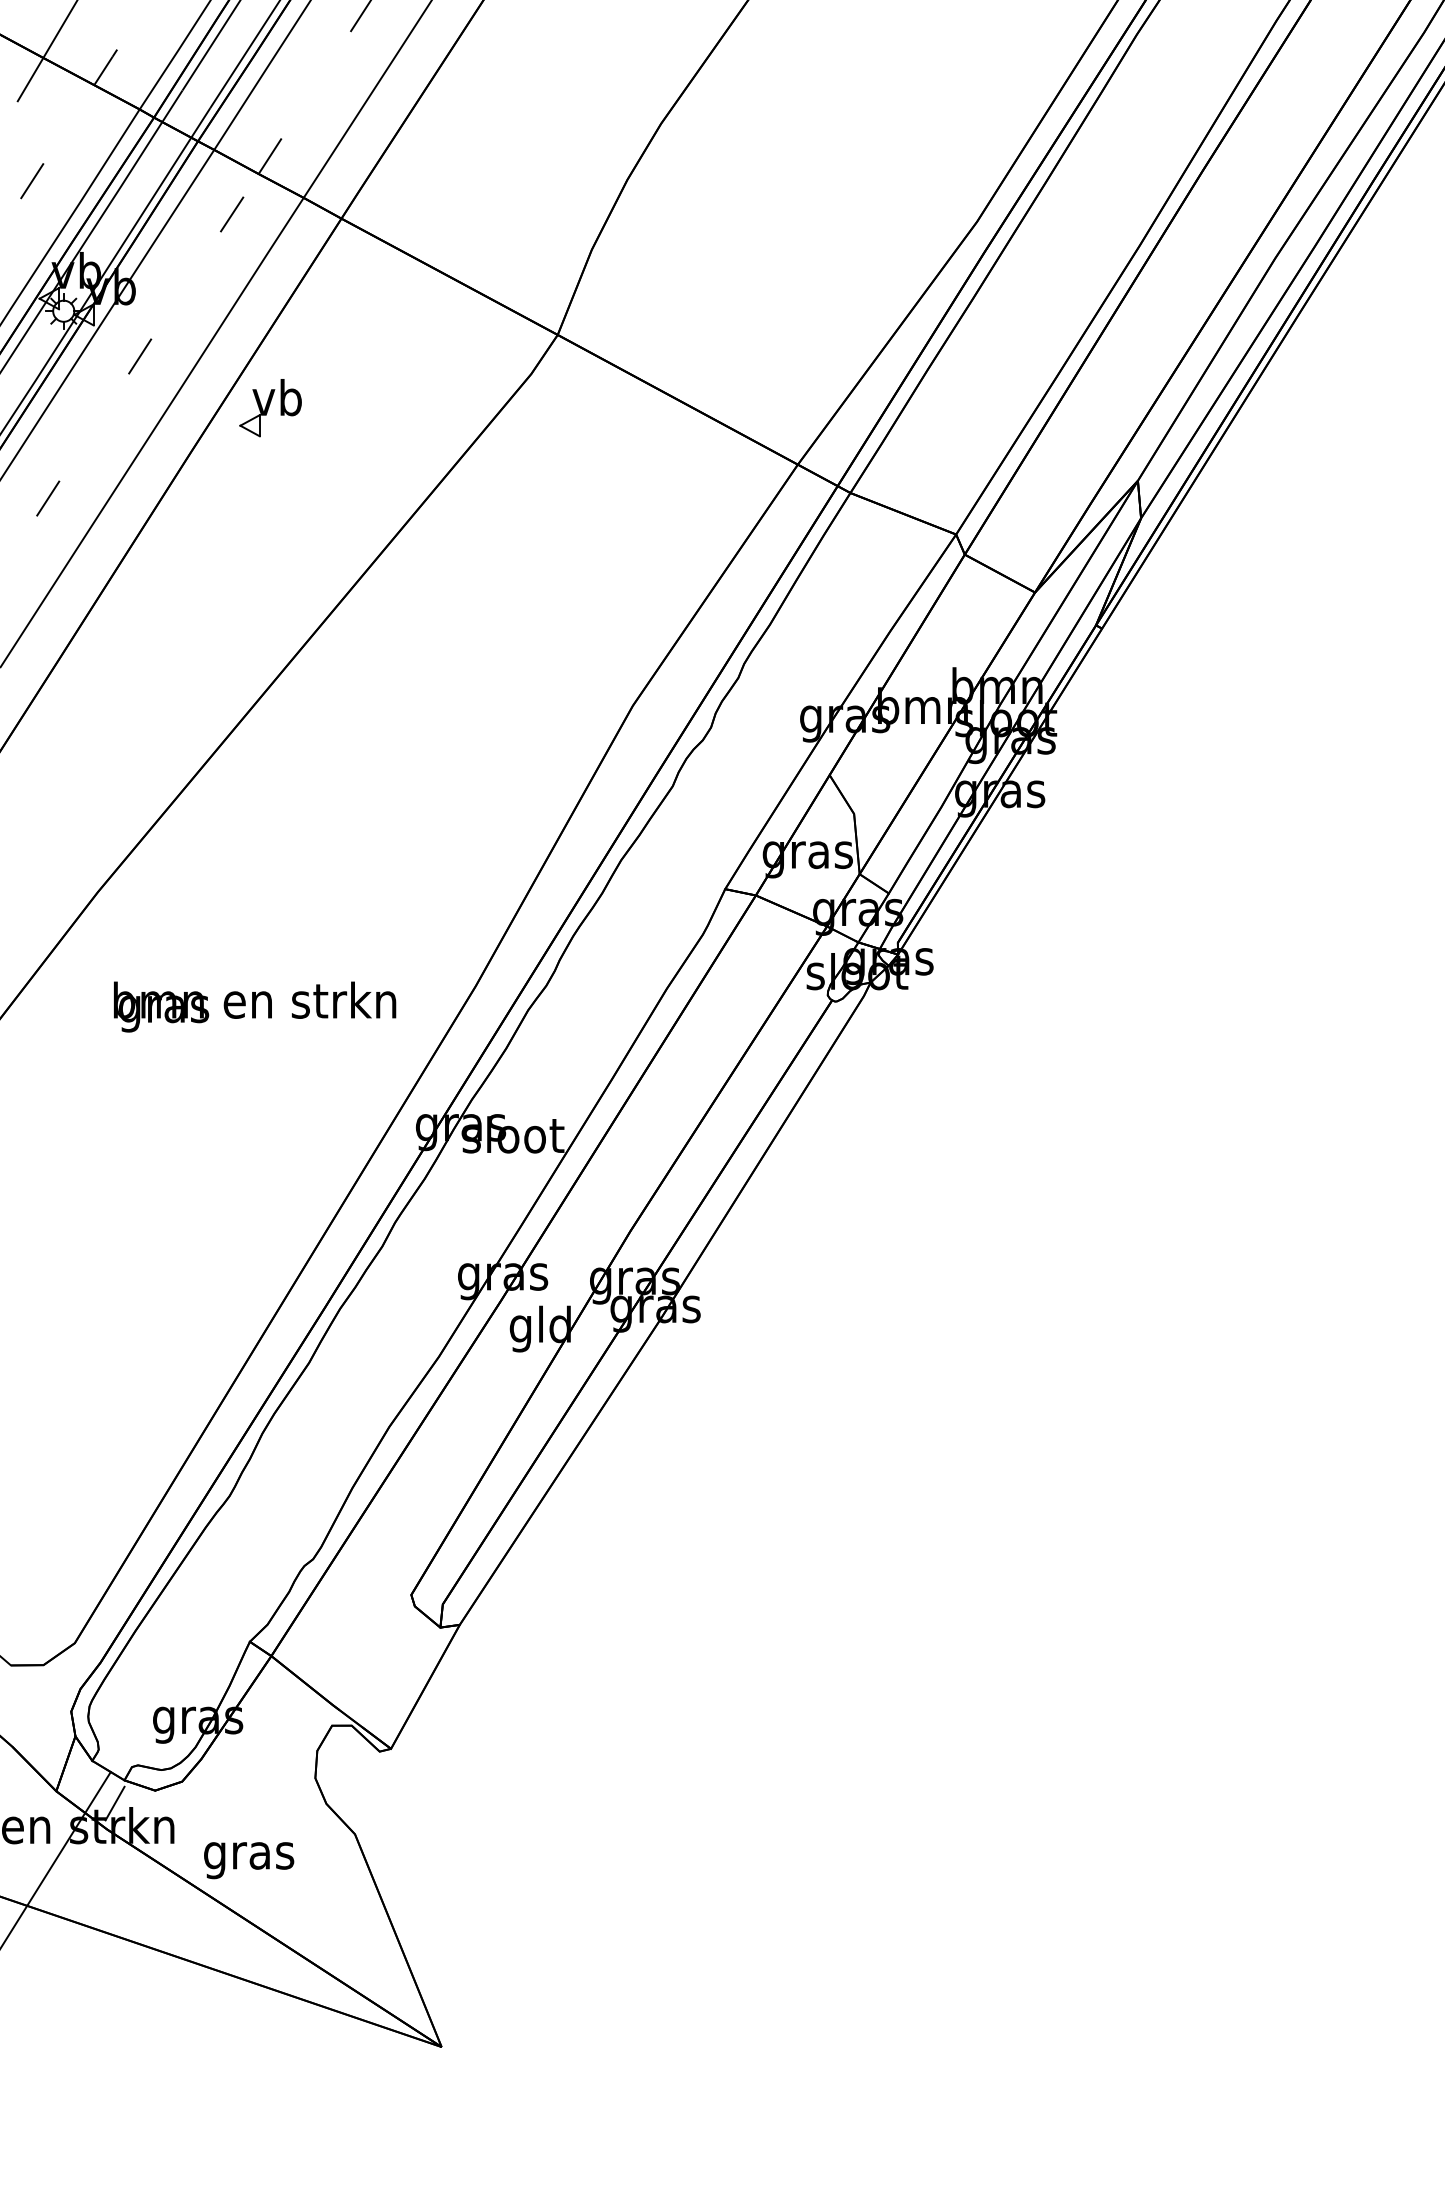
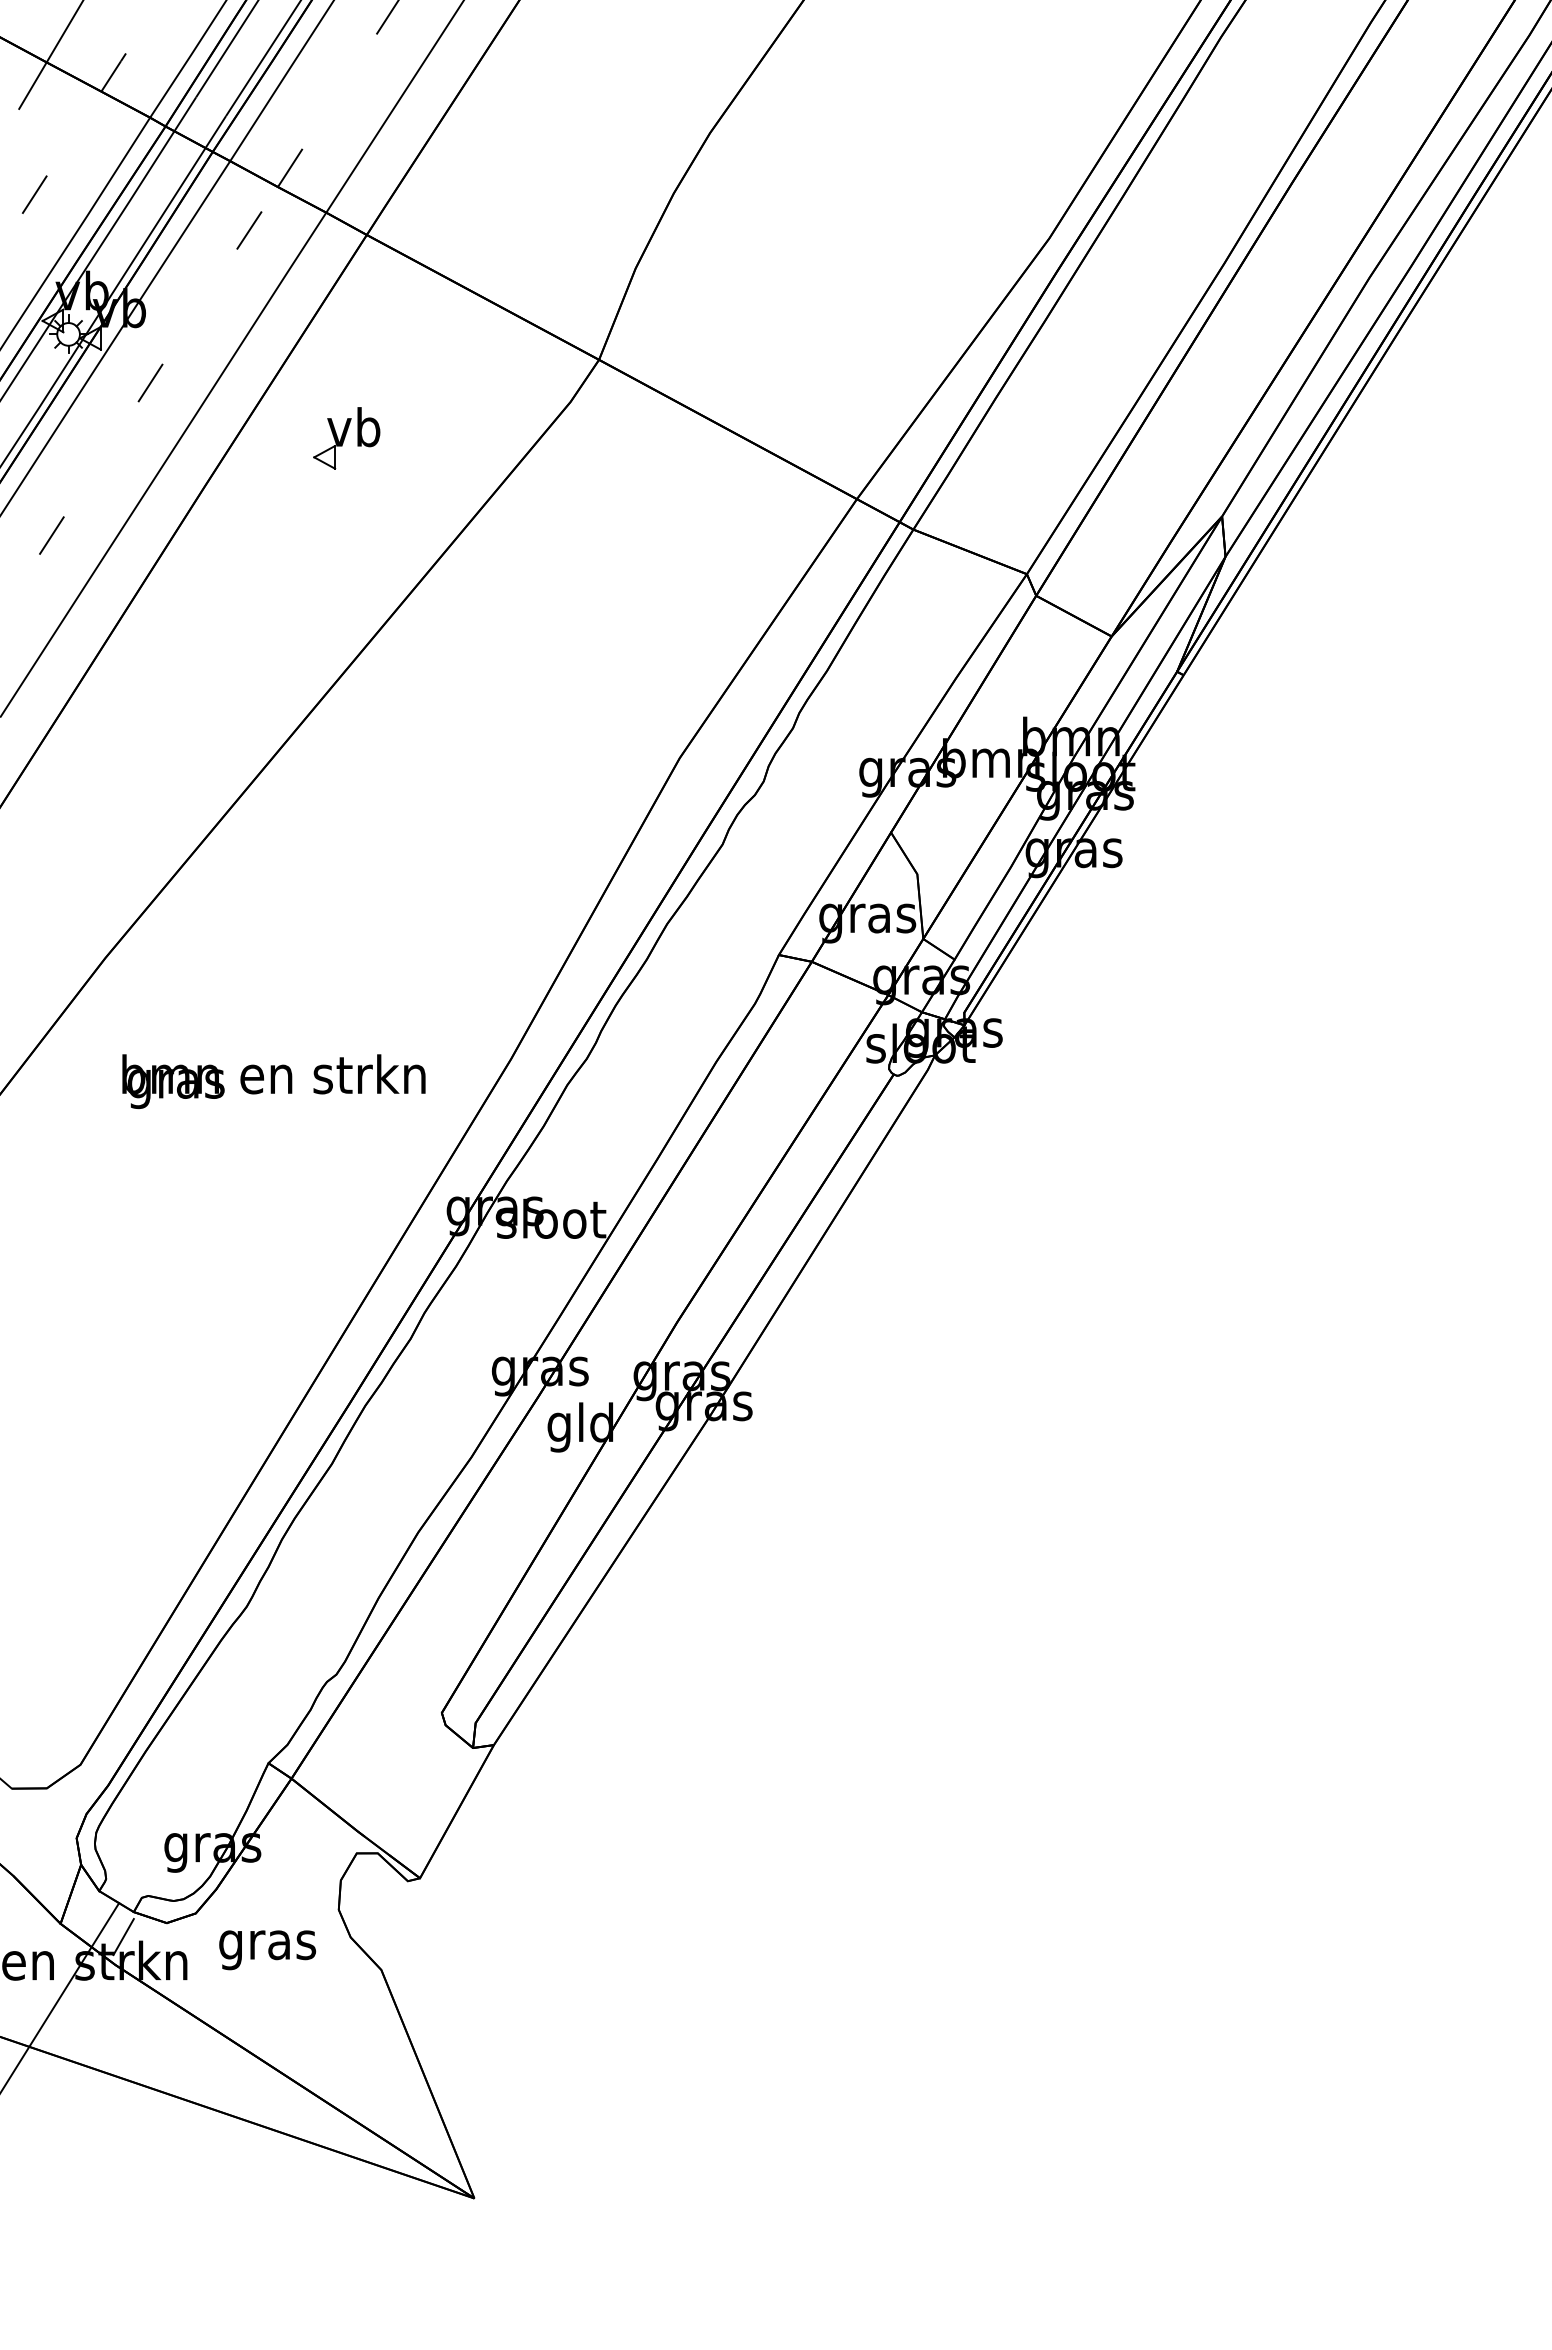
part: (270, 408) -> (346, 438), moved
text: (248, 1860) -> (267, 1950), moved

